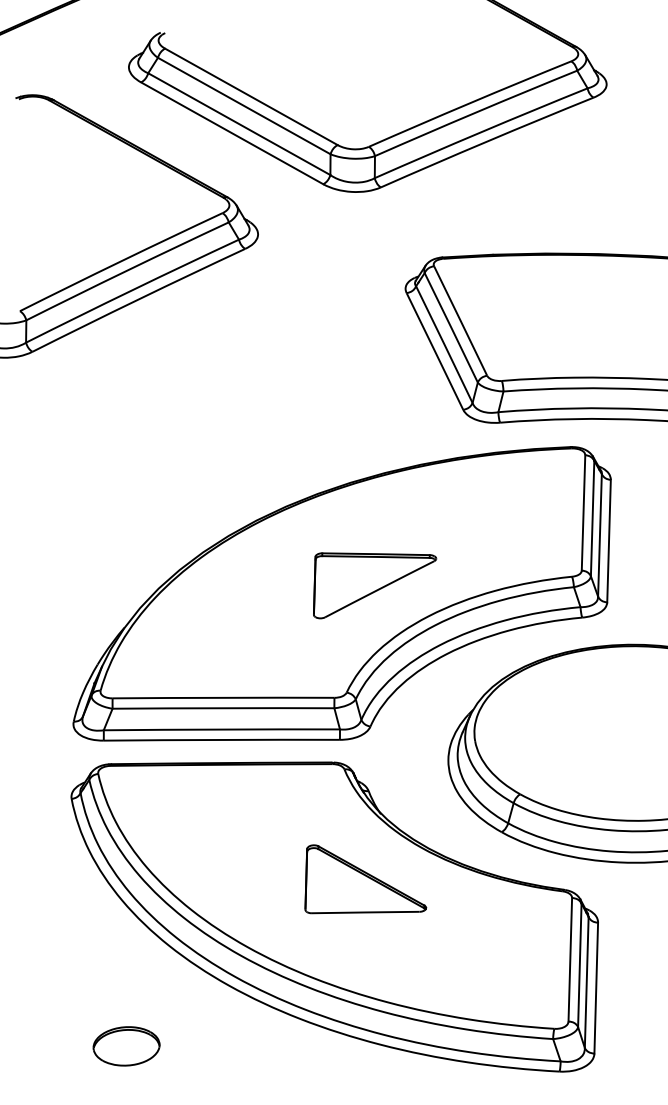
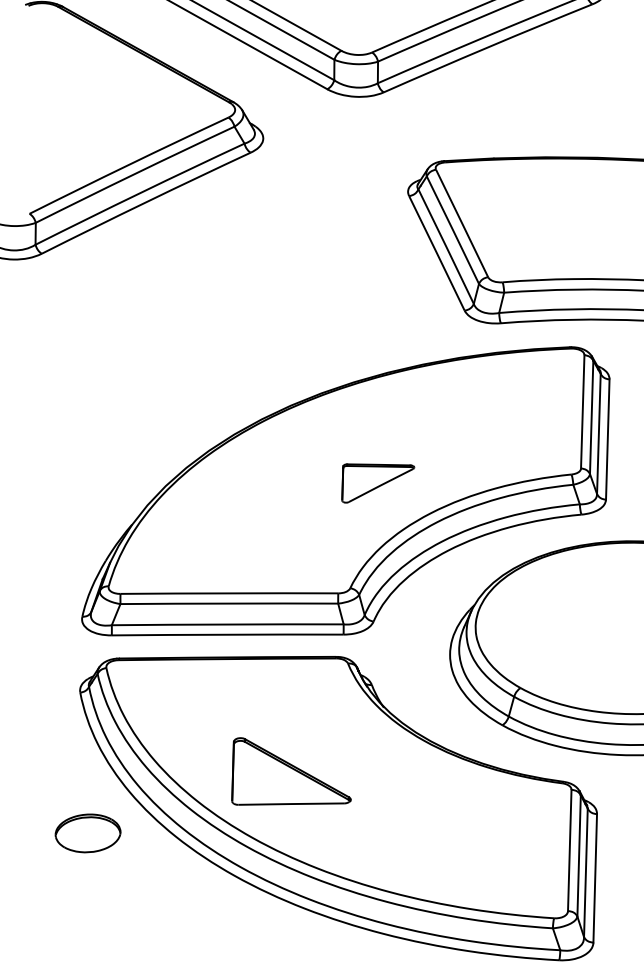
part: (375, 585) -> (378, 483), size x0.6
part: (365, 879) -> (291, 771), moved
part: (126, 1046) -> (87, 833), moved

